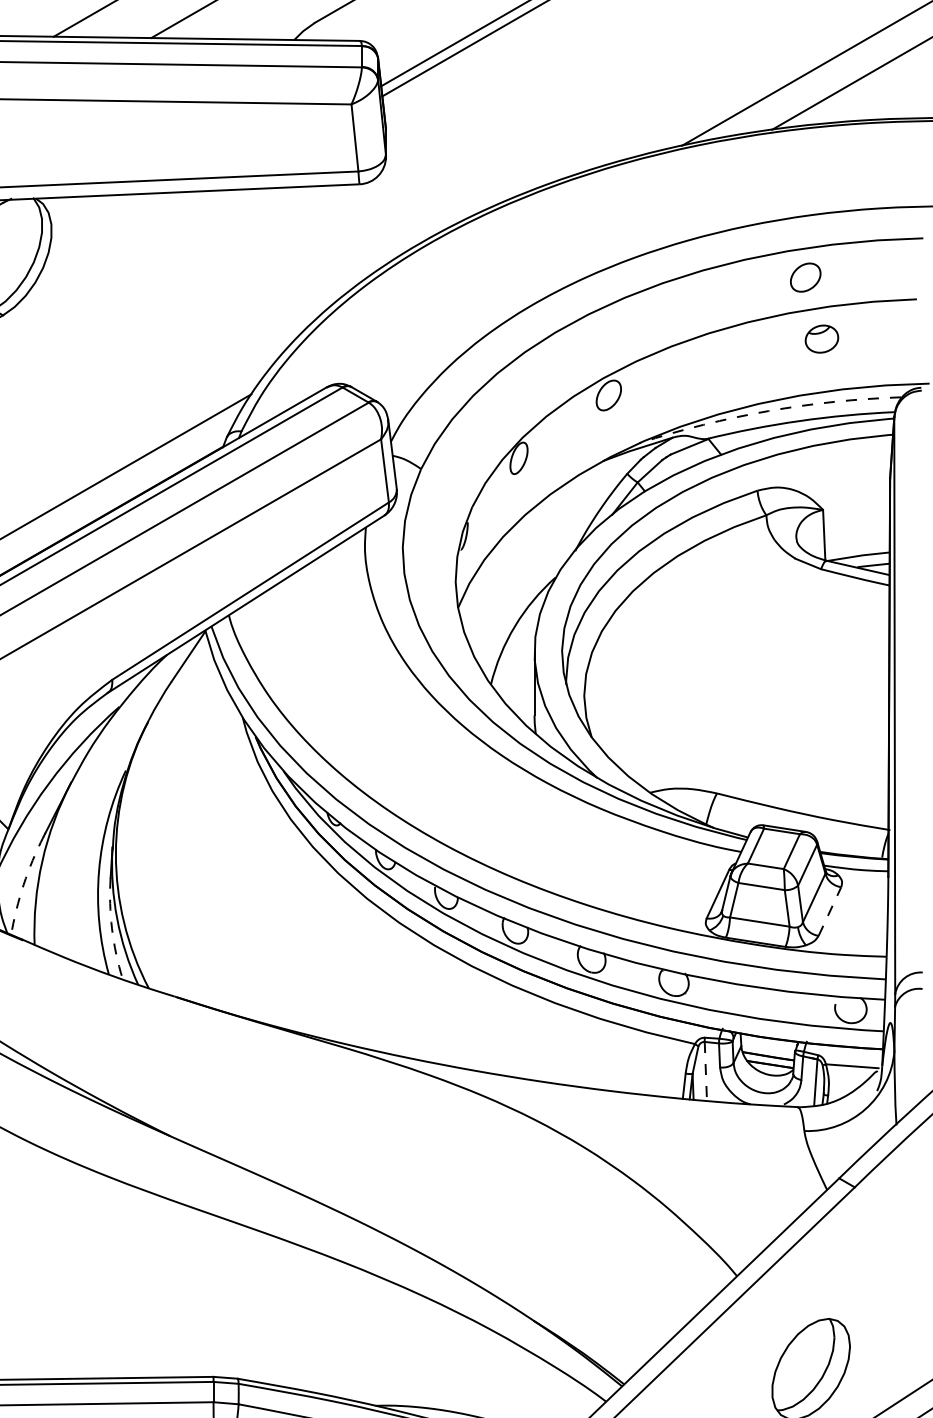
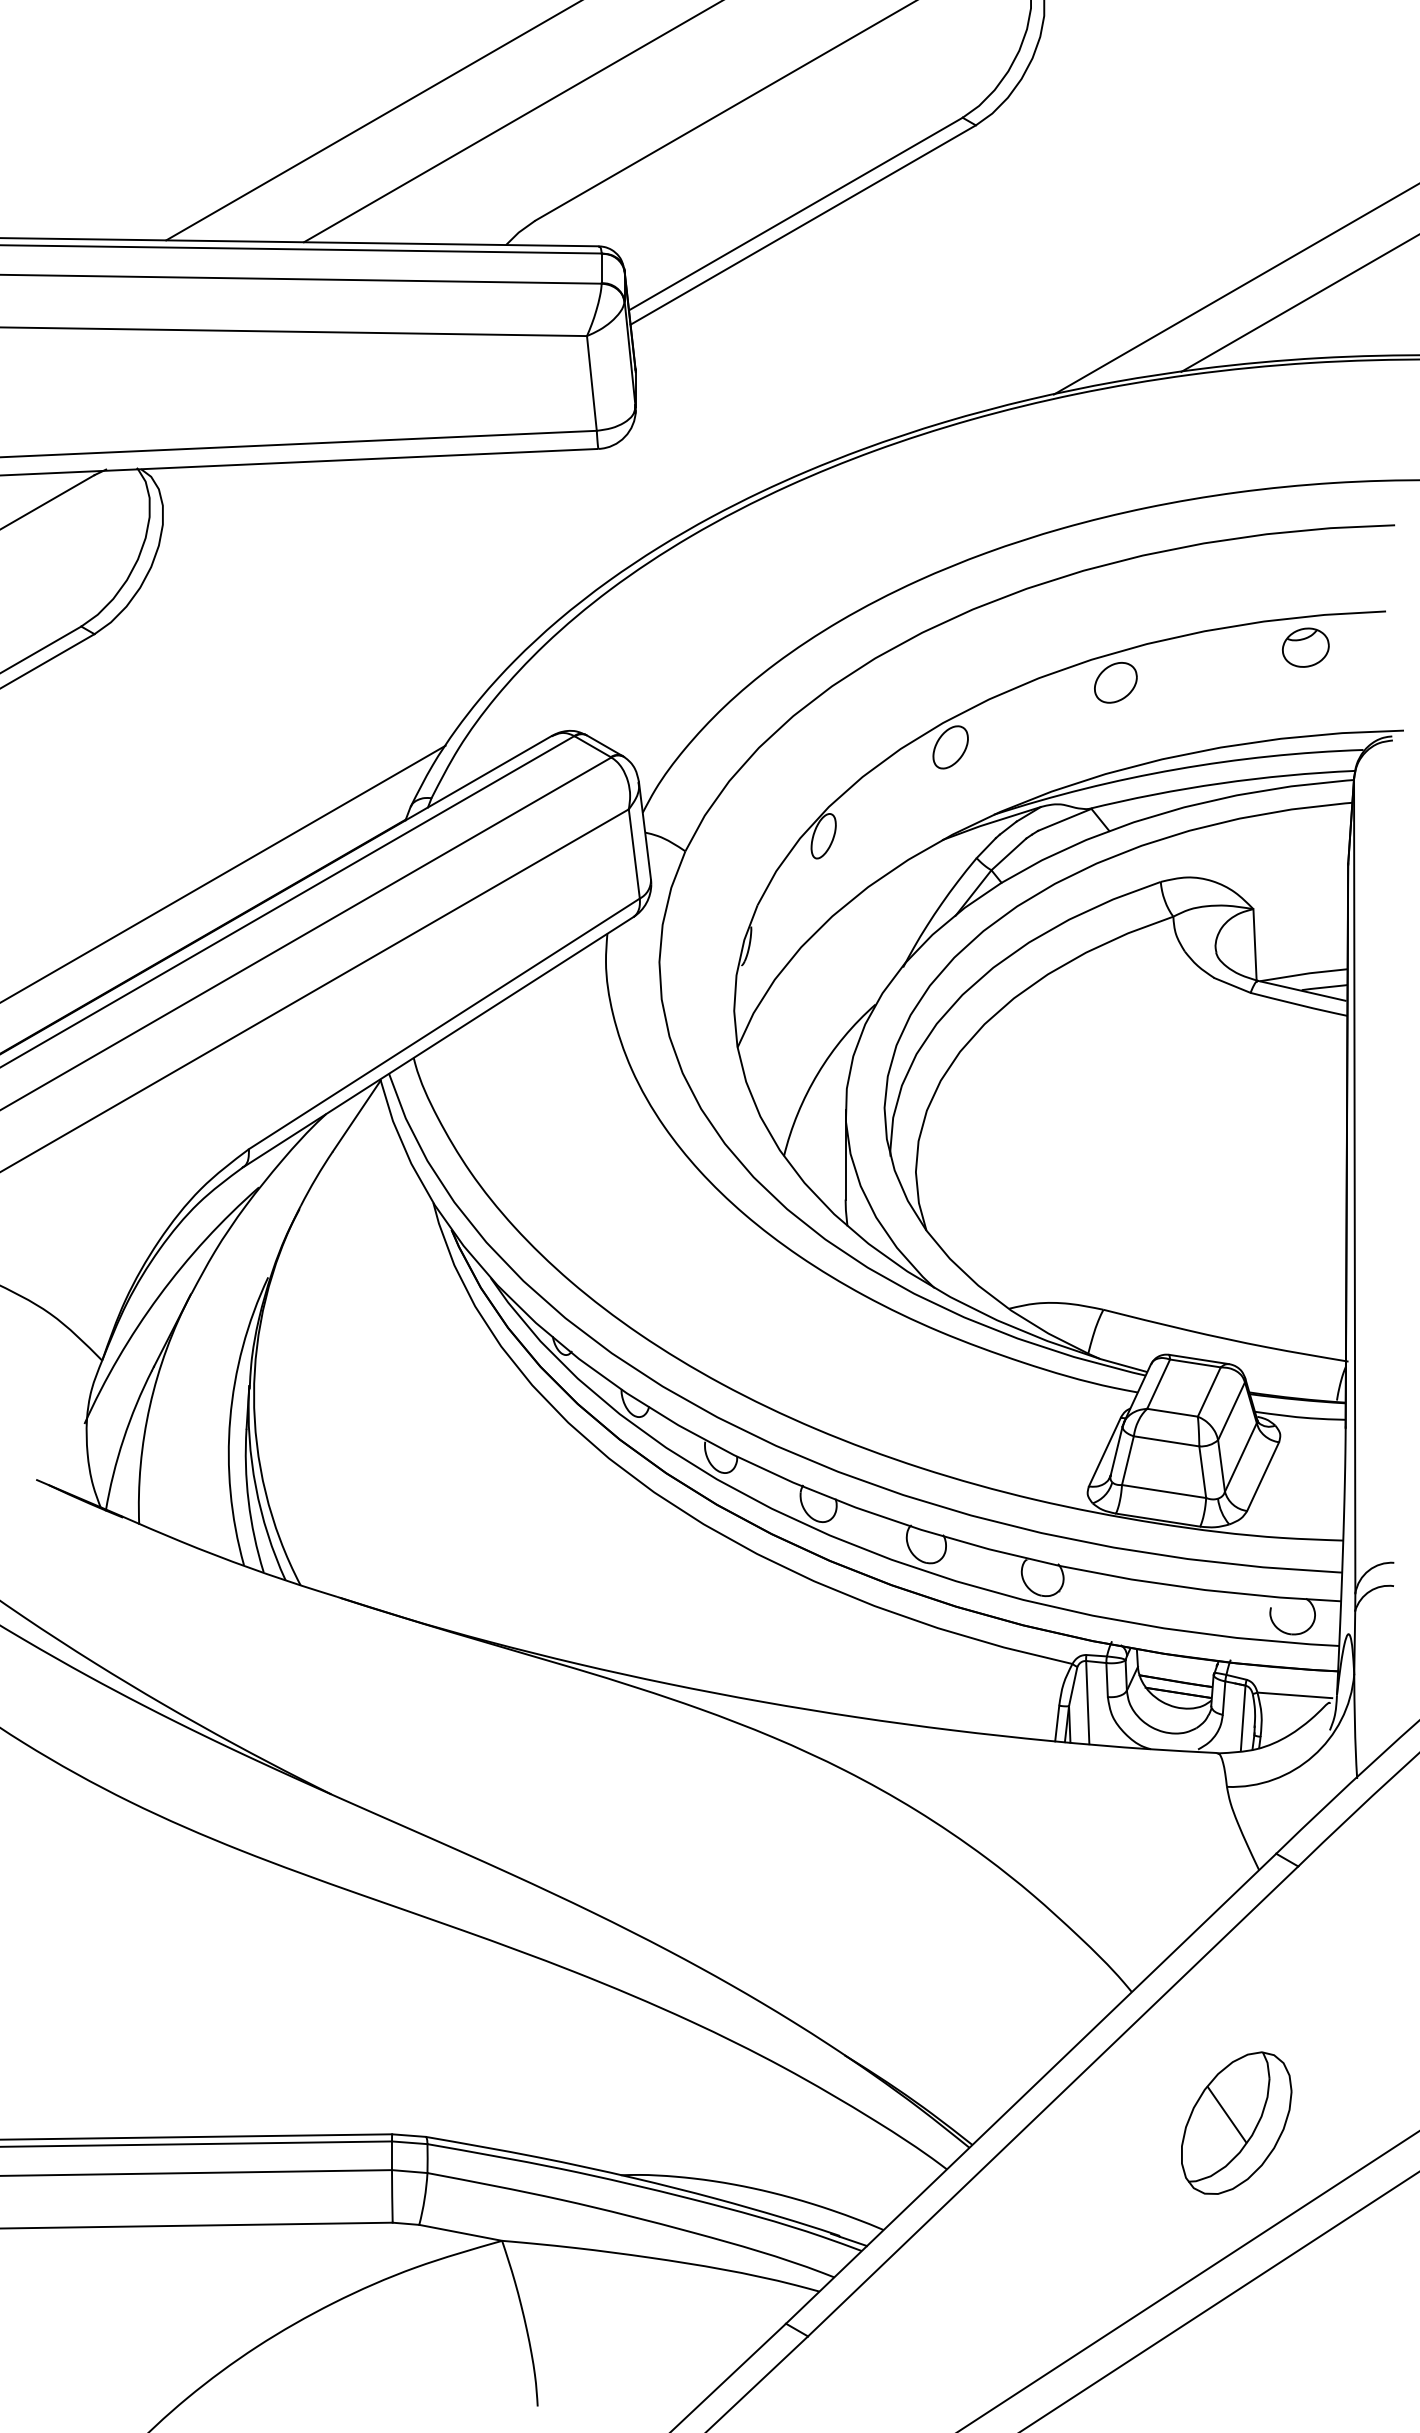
part: (805, 277) -> (1115, 682), moved
part: (821, 338) -> (1305, 647), moved
arc: (768, 411) -> (1176, 769), dashed -> solid
arc: (23, 885) -> (123, 1439), dashed -> solid
line: (830, 911) -> (1263, 1476), dashed -> solid
arc: (111, 929) -> (248, 1501), dashed -> solid
line: (705, 1071) -> (1087, 1702), dashed -> solid
line: (804, 1362) -> (1226, 2114), added

